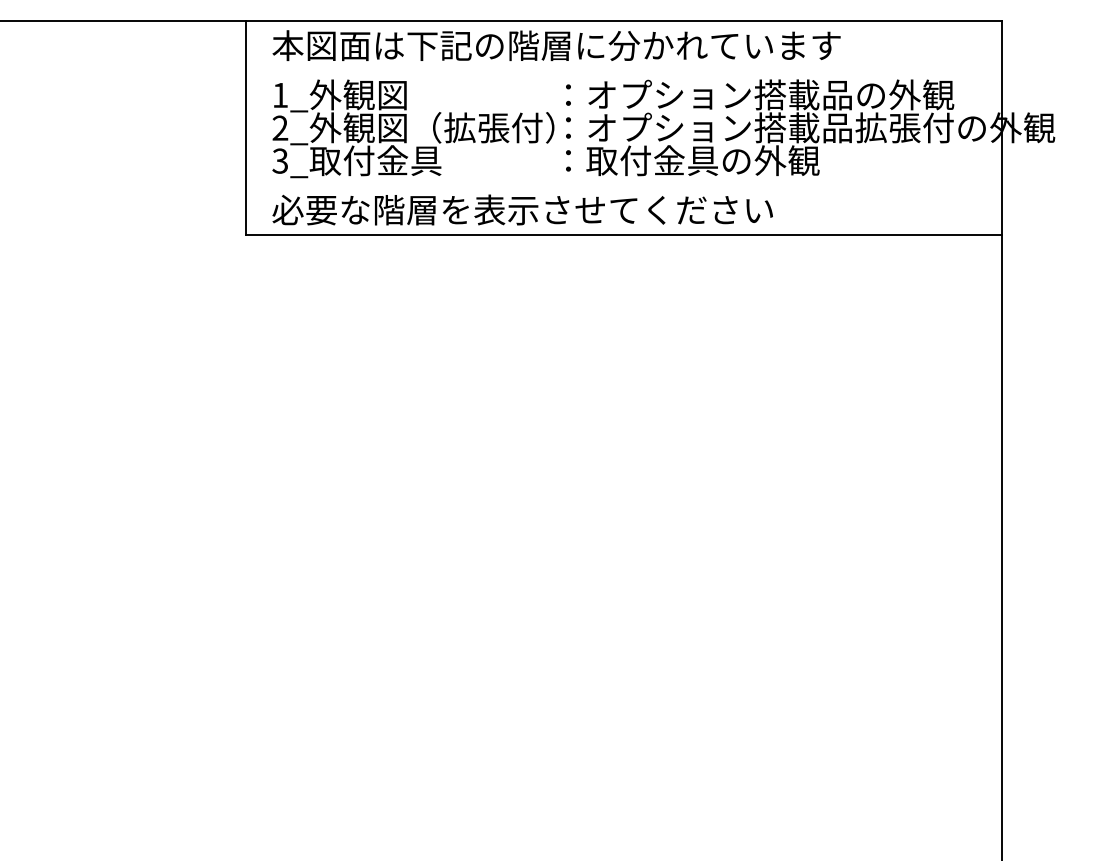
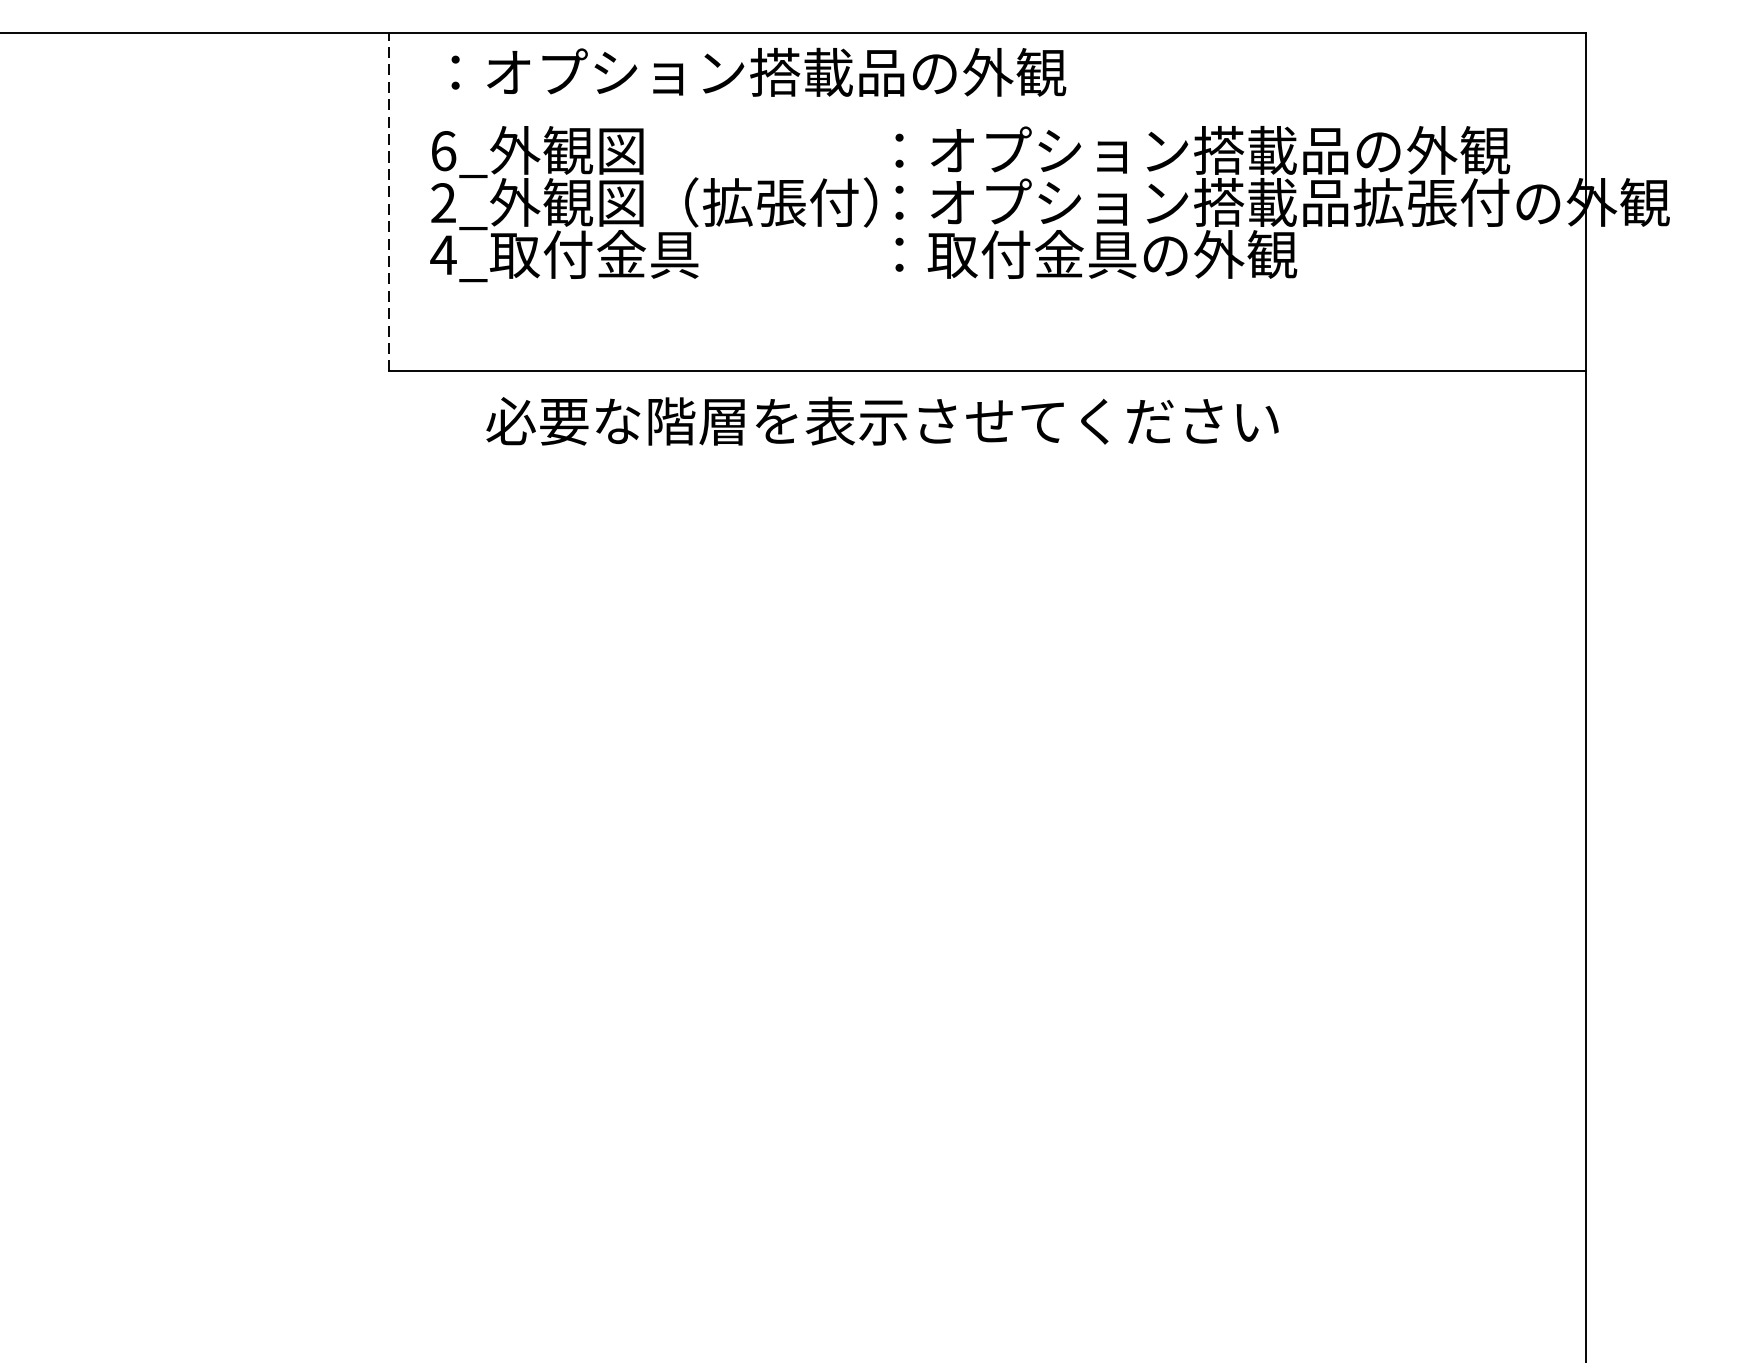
text: (556, 45) -> (880, 72), 本図面は下記の階層に分かれています -> ：オプション搭載品の外観
text: (280, 95) -> (443, 151), 1_ -> 6_
line: (245, 127) -> (388, 201), solid -> dashed
text: (279, 160) -> (442, 254), 3_ -> 4_
text: (522, 209) -> (882, 420), moved

